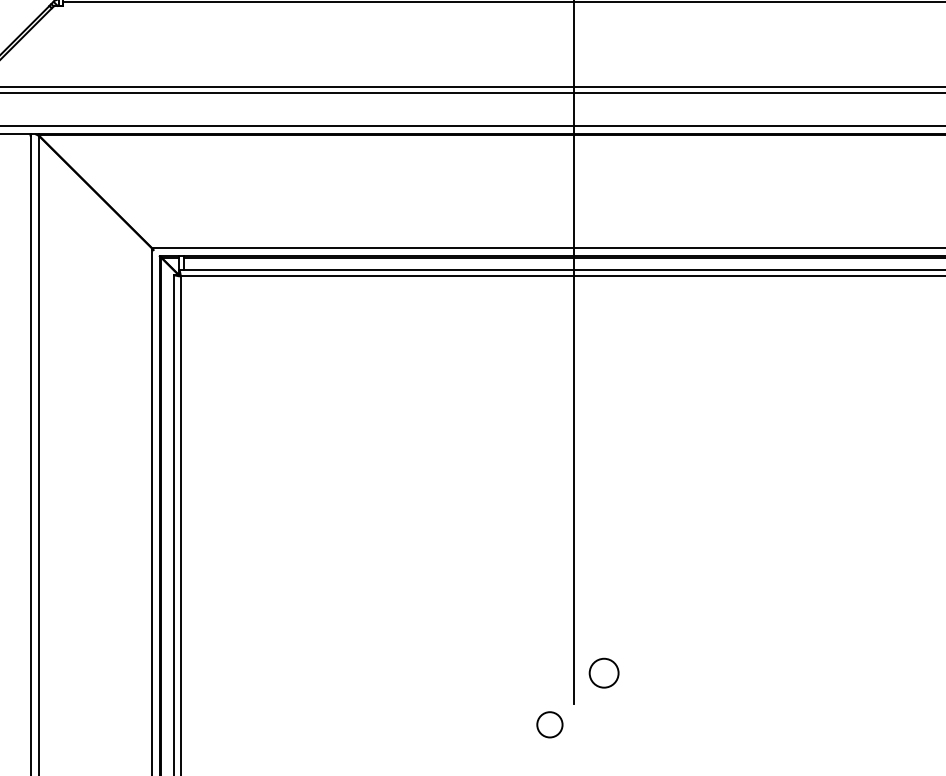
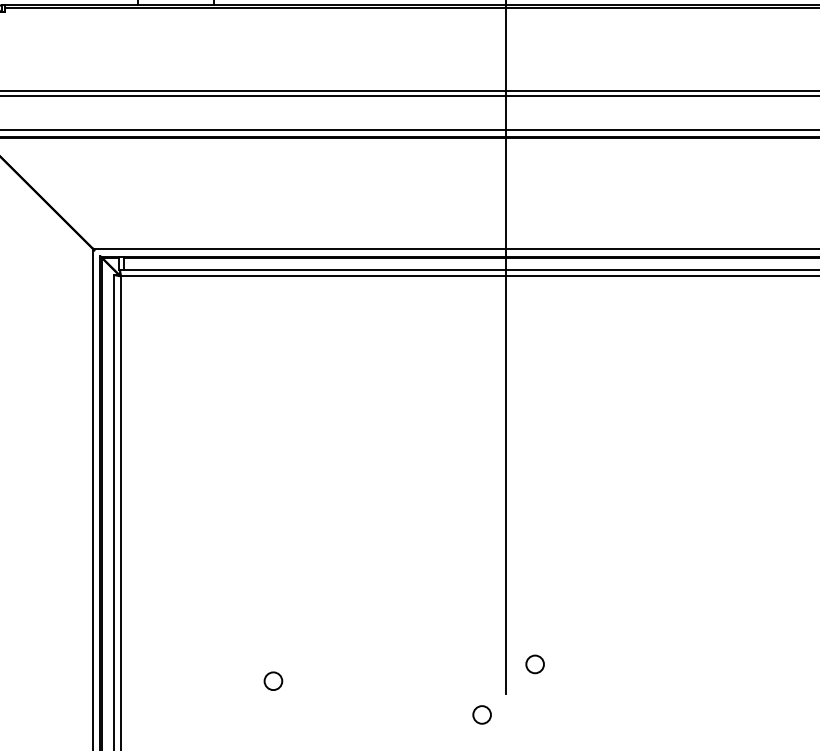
circle: (604, 673) -> (535, 664), size x0.62
circle: (336, 690) -> (273, 681), added
circle: (549, 724) -> (481, 714), size x0.71

